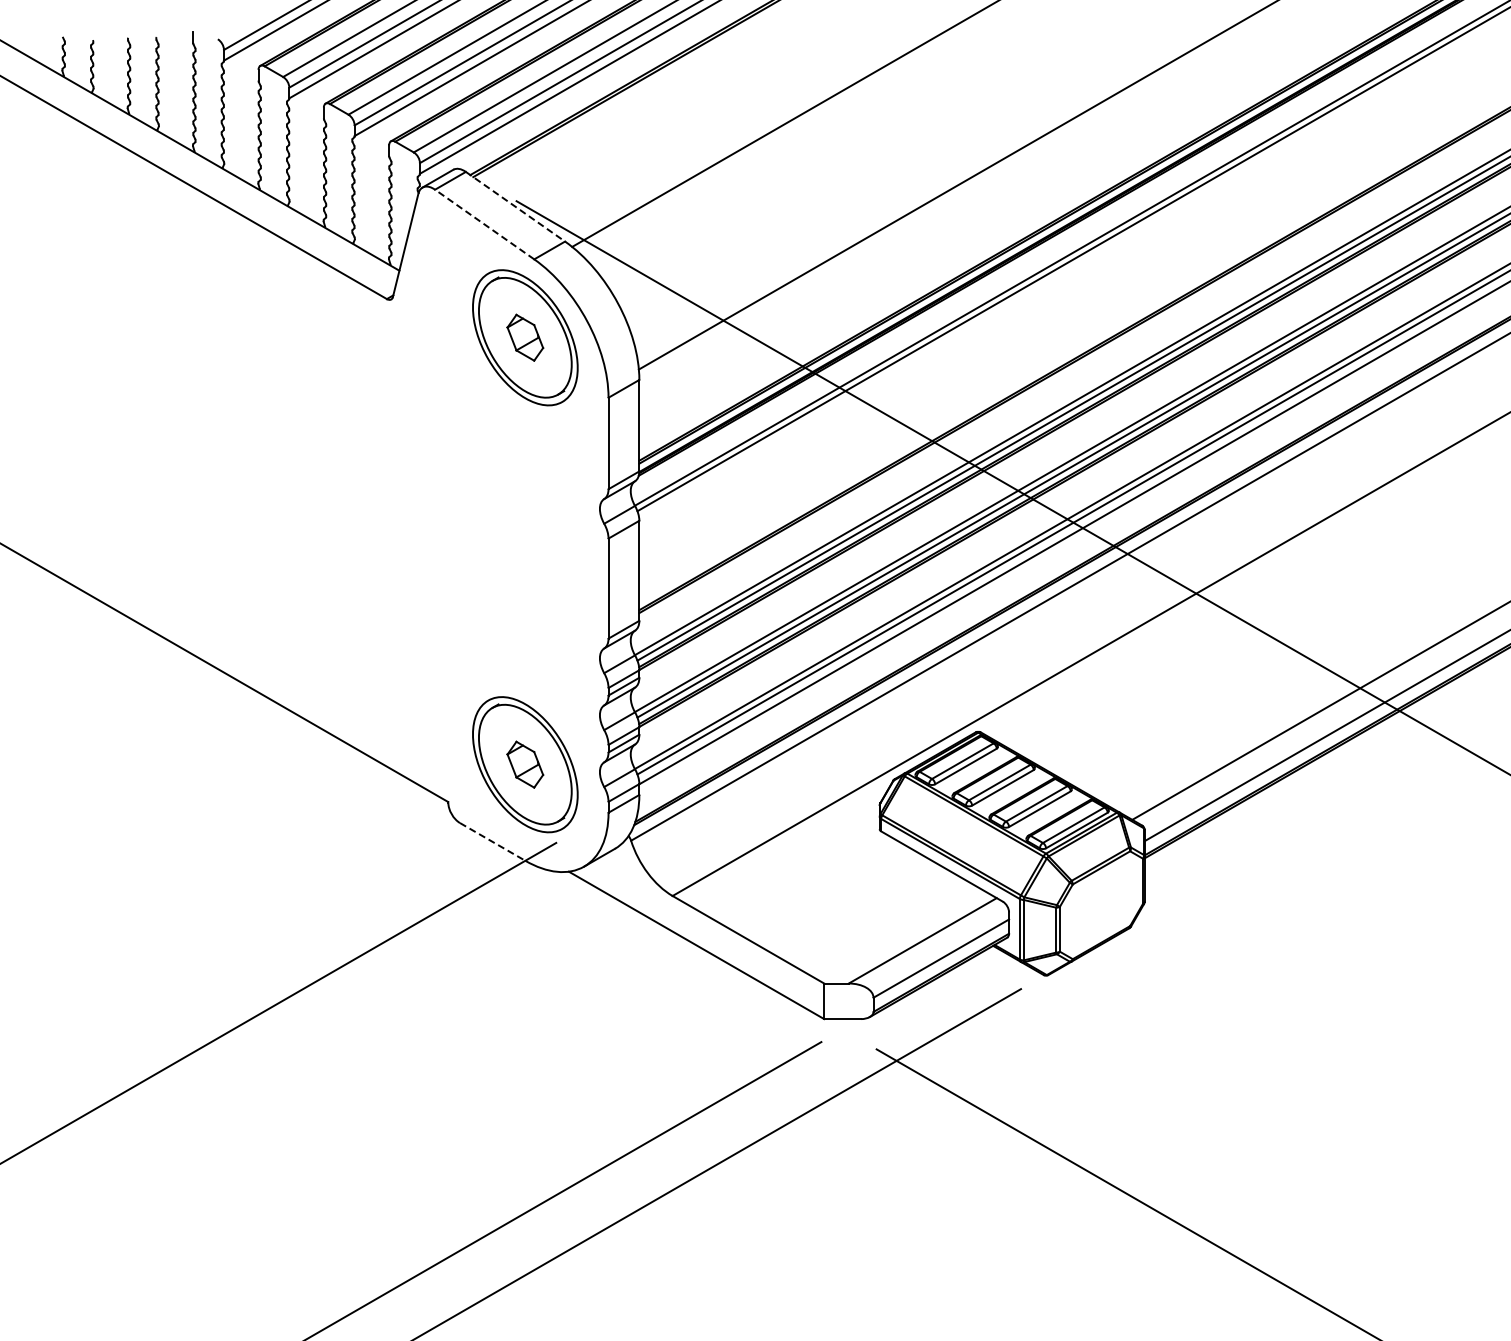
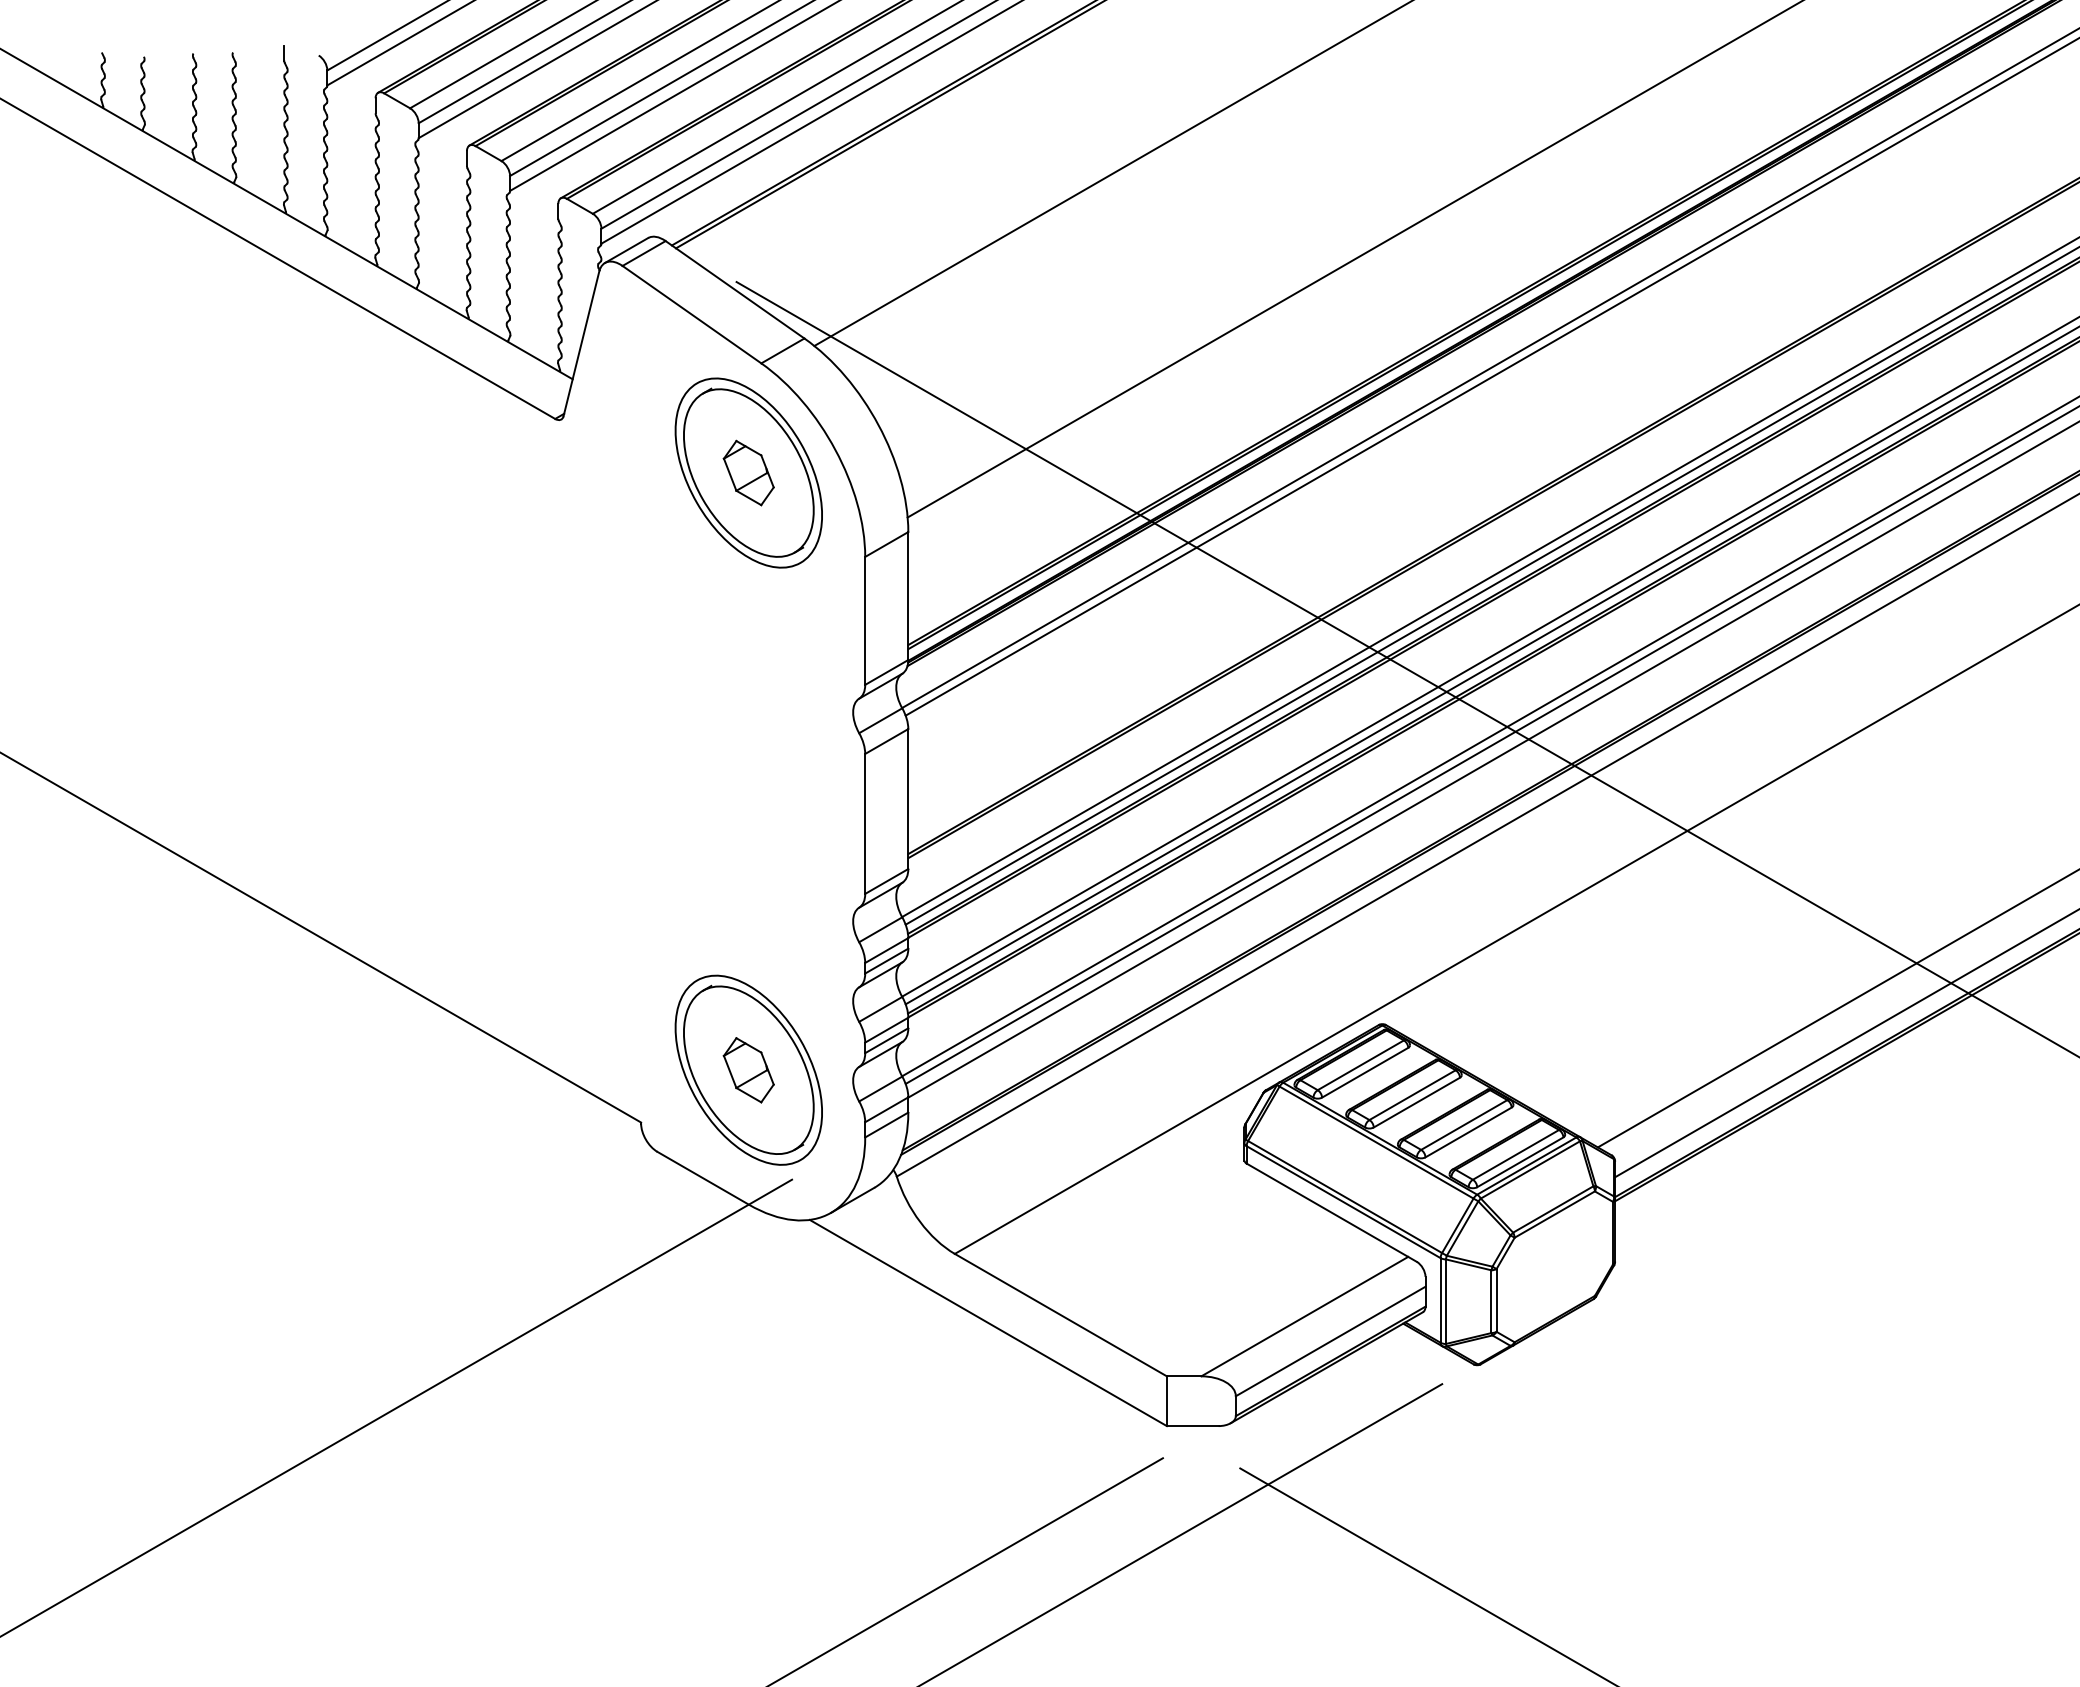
line: (515, 206) -> (735, 289), dashed -> solid
line: (484, 224) -> (691, 314), dashed -> solid
line: (492, 841) -> (702, 1177), dashed -> solid

